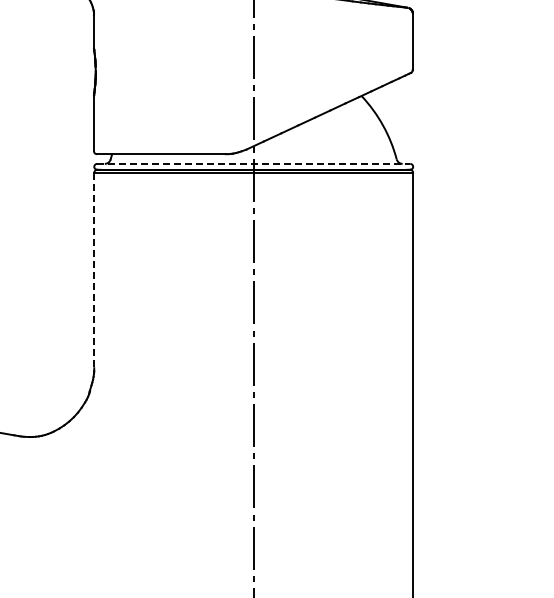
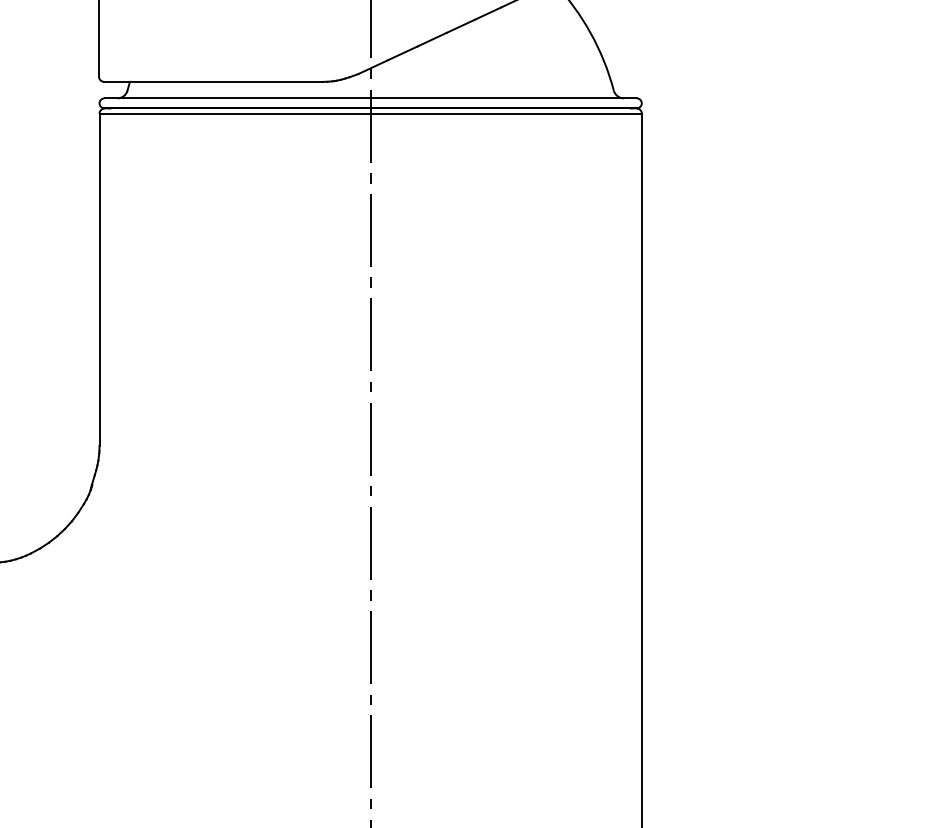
line: (253, 163) -> (370, 97), dashed -> solid
line: (94, 270) -> (99, 279), dashed -> solid

